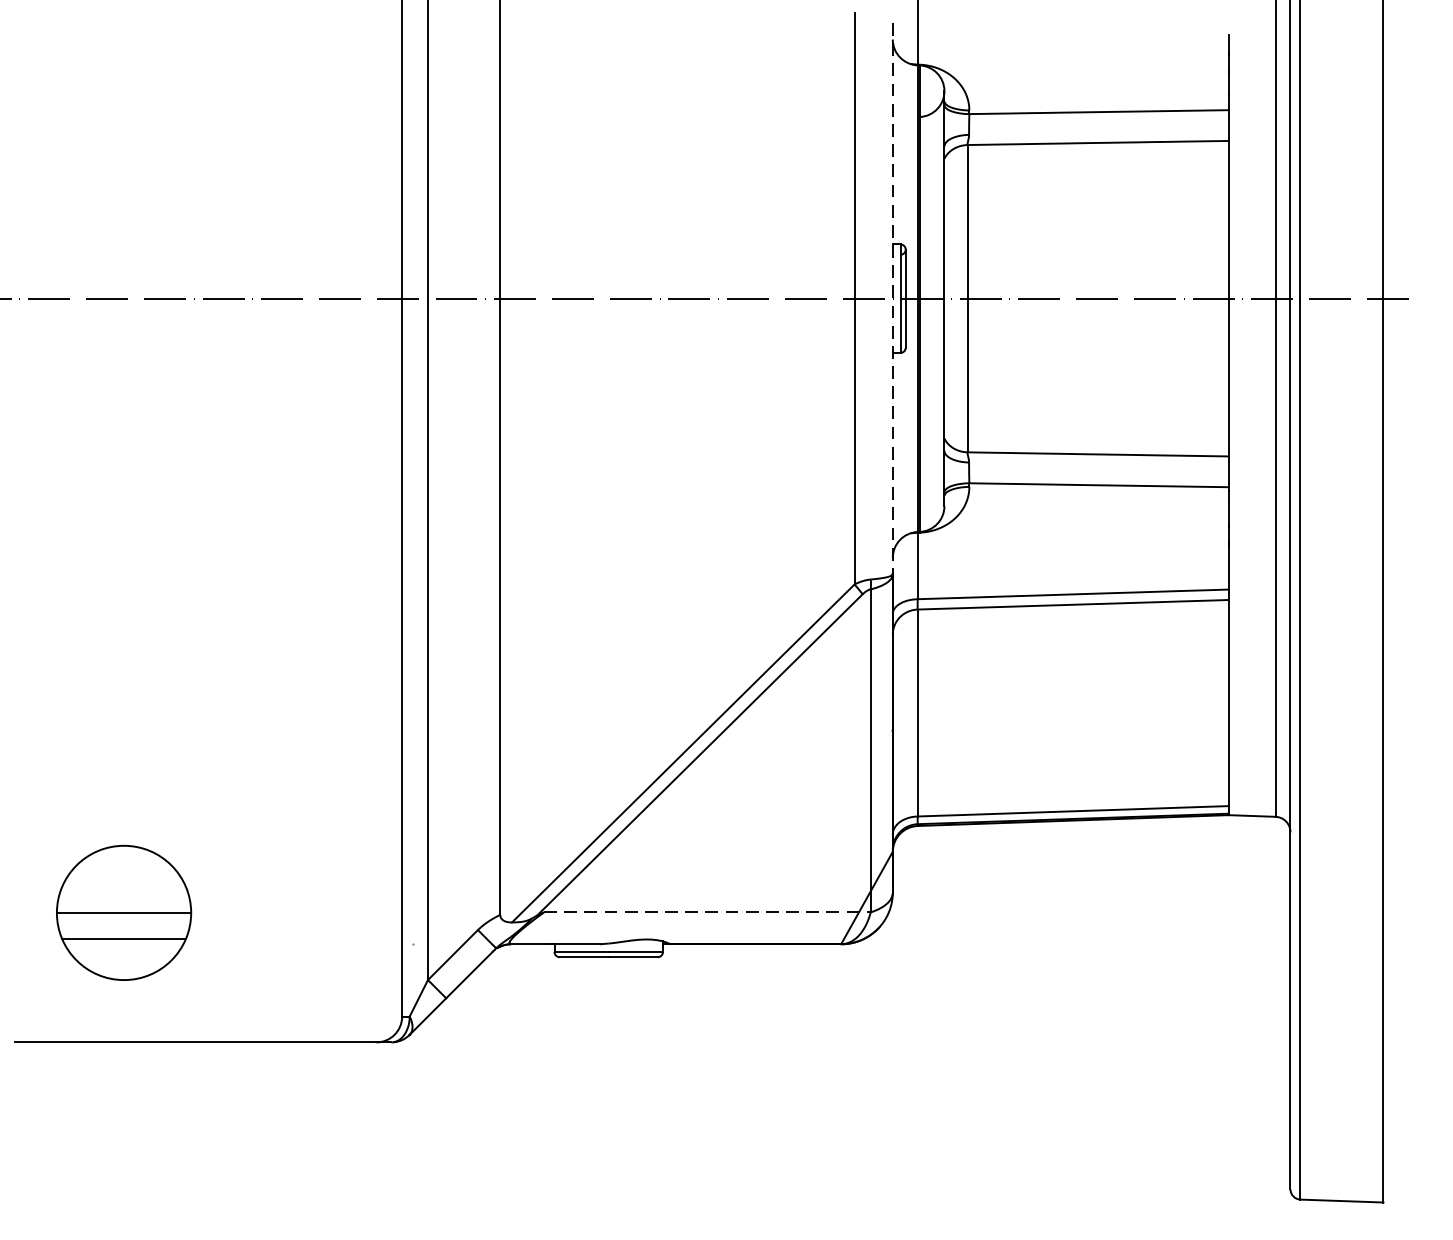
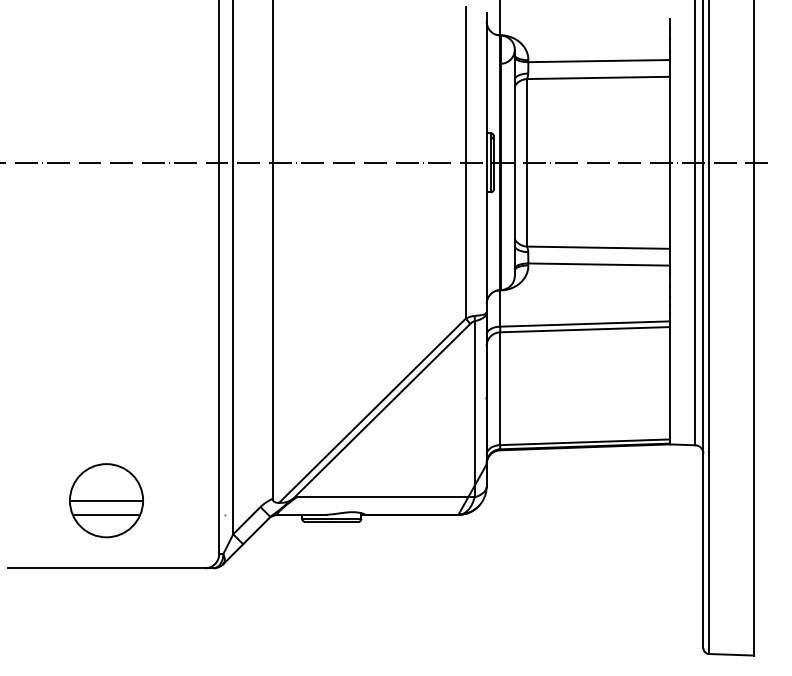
line: (892, 299) -> (486, 163), dashed -> solid
part: (123, 912) -> (106, 500), moved
line: (709, 912) -> (386, 497), dashed -> solid

